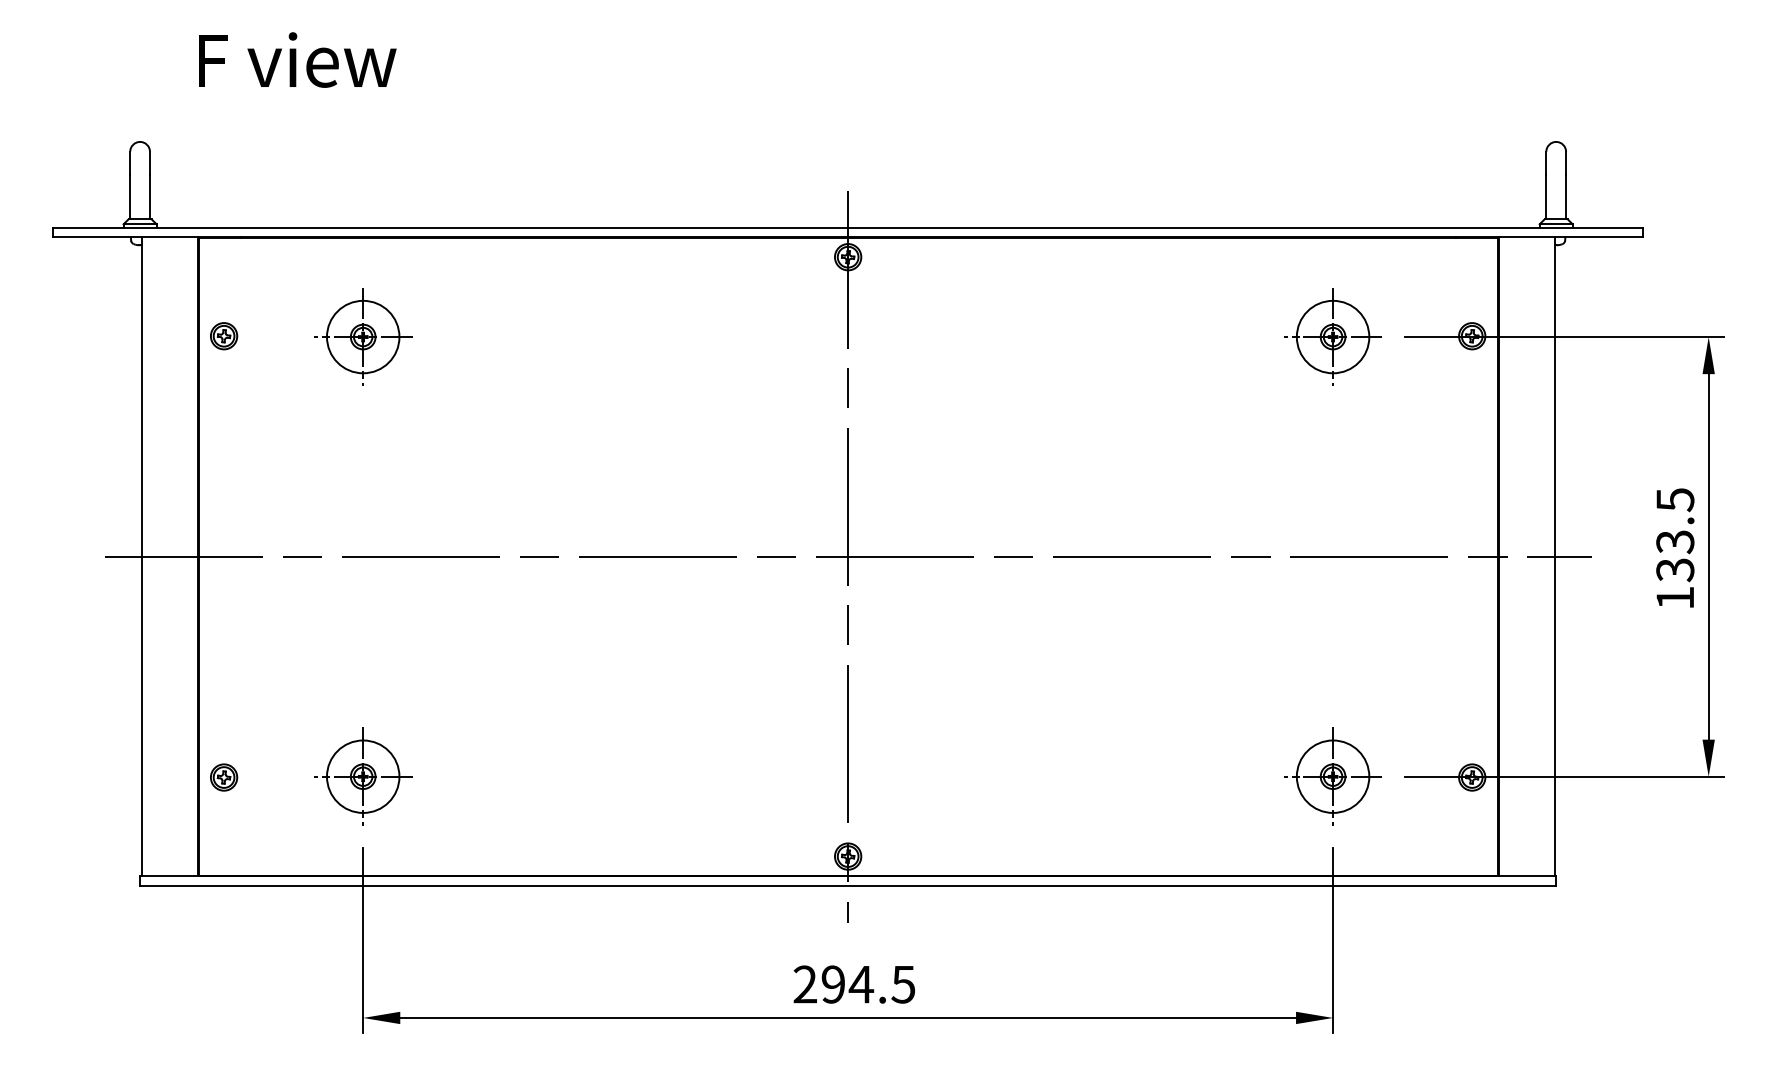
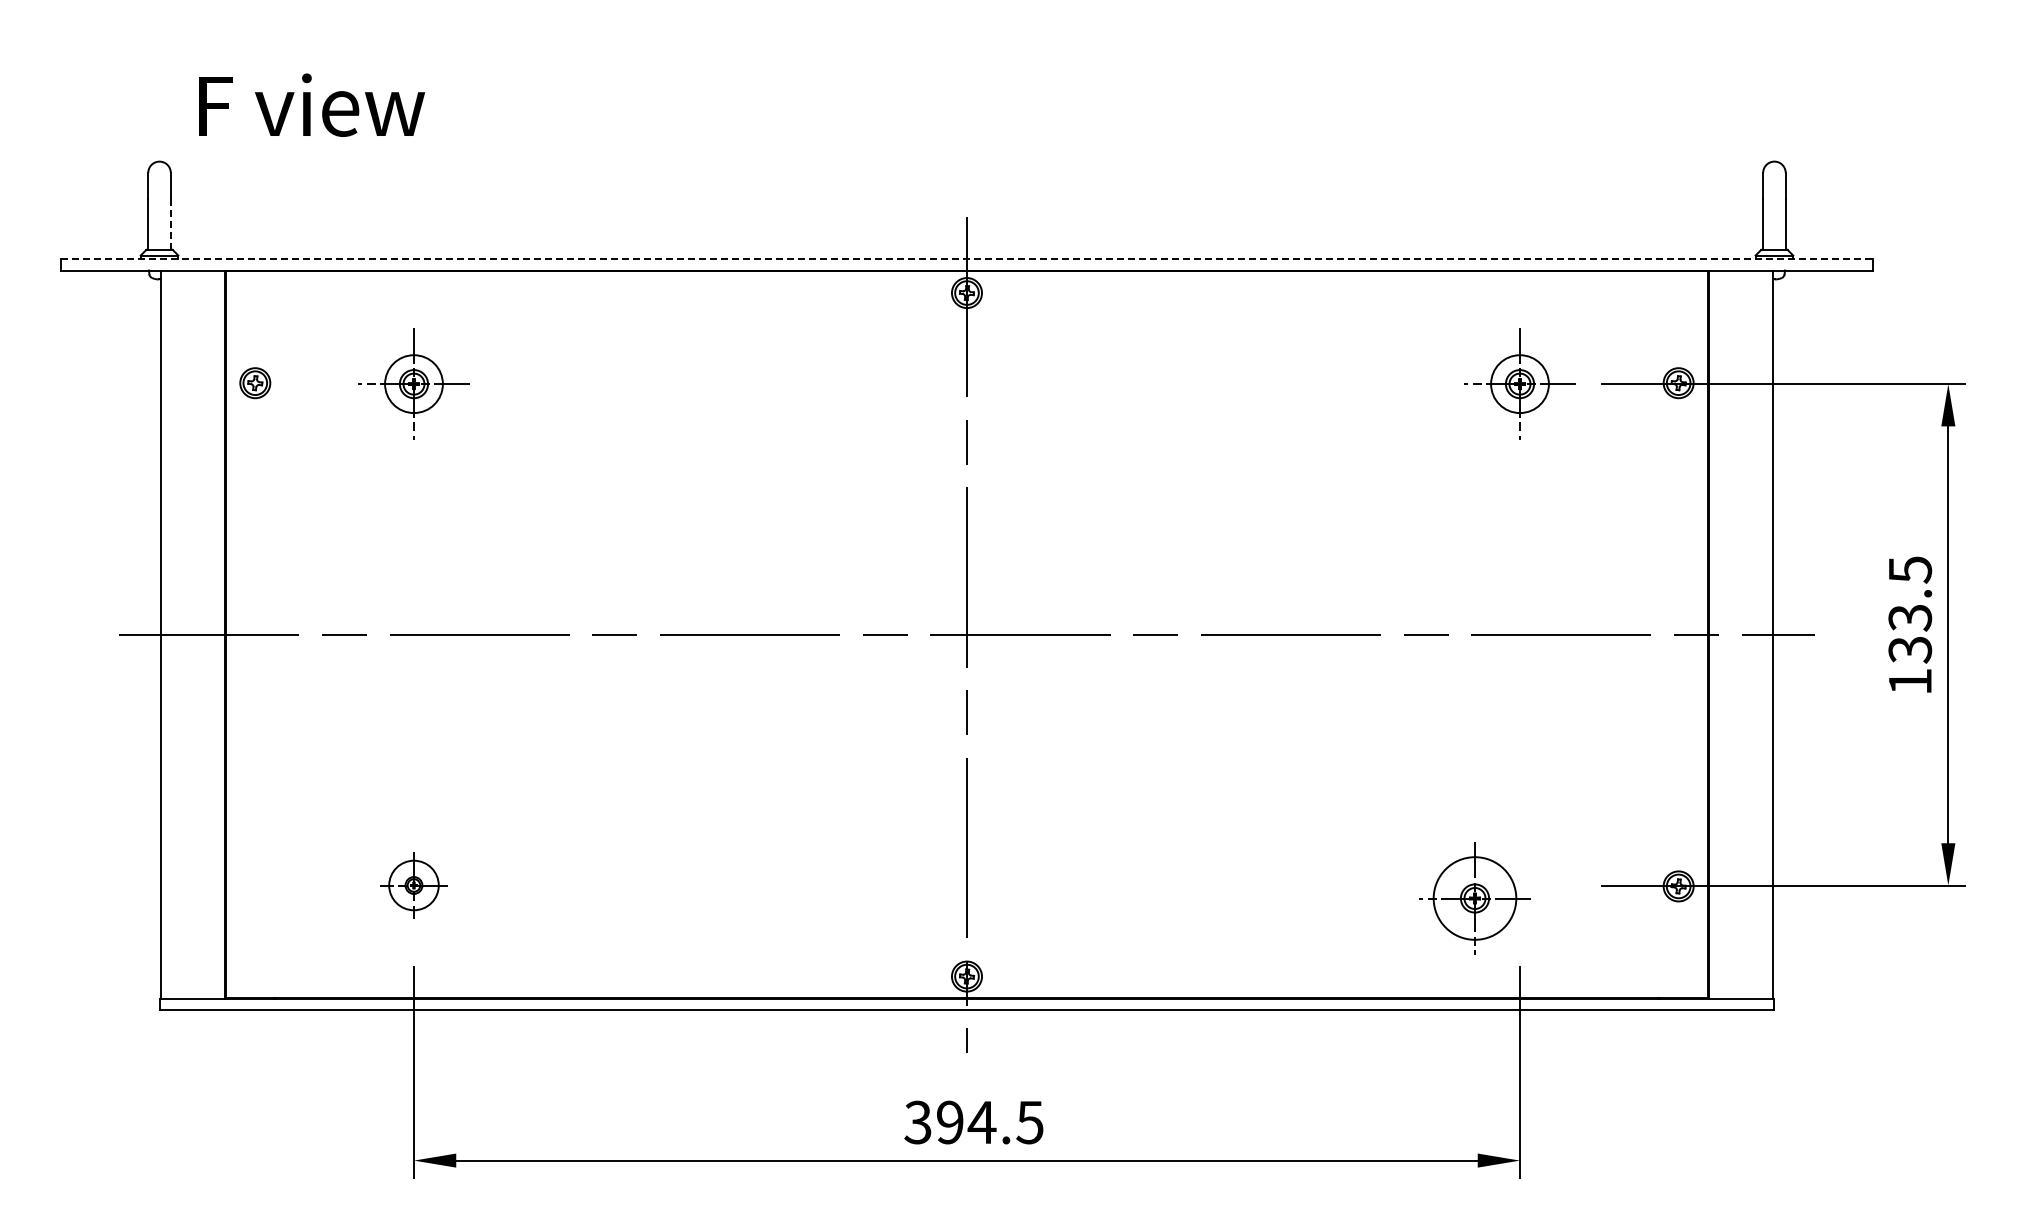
text: (297, 59) -> (312, 104), moved
line: (149, 197) -> (170, 224), solid -> dashed
line: (848, 227) -> (967, 259), solid -> dashed
circle: (362, 336) -> (413, 383), size x0.7
circle: (1332, 336) -> (1519, 383), size x0.7
part: (362, 776) -> (413, 885), size x0.6
part: (1332, 776) -> (1474, 898), moved
part: (224, 777) -> (255, 886), removed
text: (804, 984) -> (917, 1122), 294.5 -> 394.5

